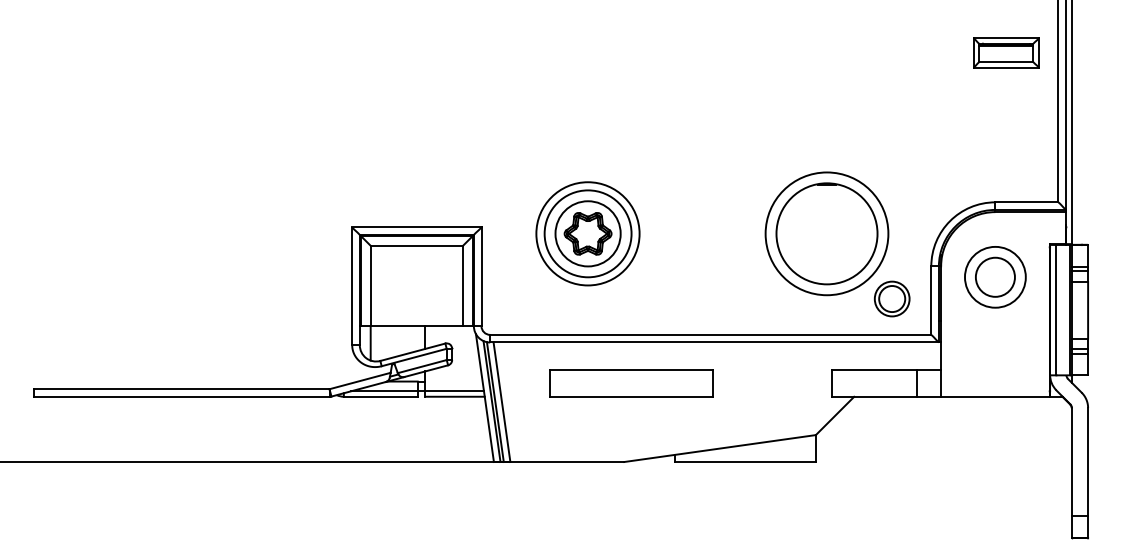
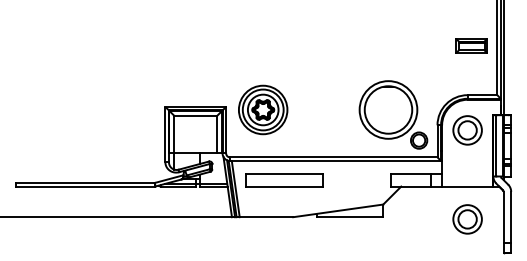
part: (1005, 51) -> (471, 45), moved
part: (588, 232) -> (263, 109), moved
part: (631, 383) -> (284, 180), moved
part: (995, 466) -> (467, 219), added

